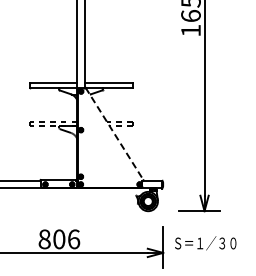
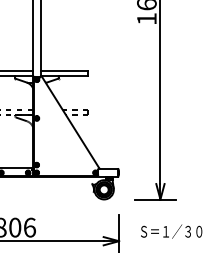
line: (114, 133) -> (70, 121), dashed -> solid
text: (205, 243) -> (171, 231), moved

